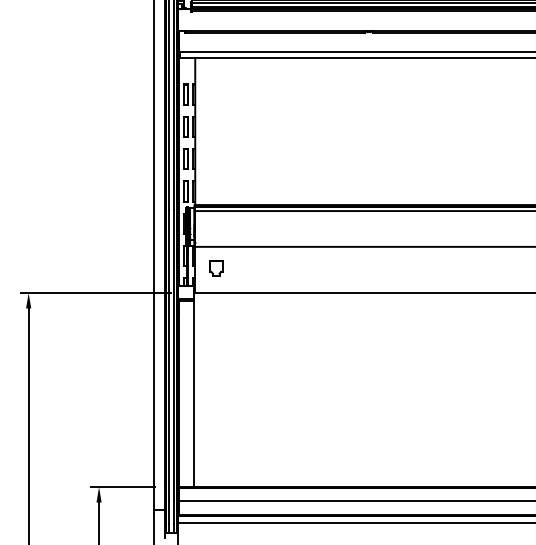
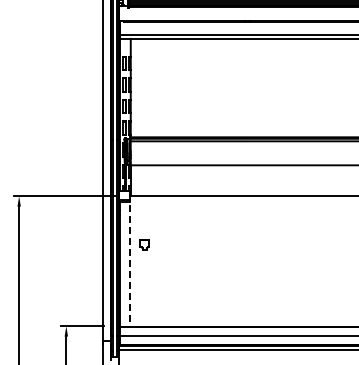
part: (215, 268) -> (144, 244), moved
line: (194, 388) -> (130, 260), solid -> dashed

